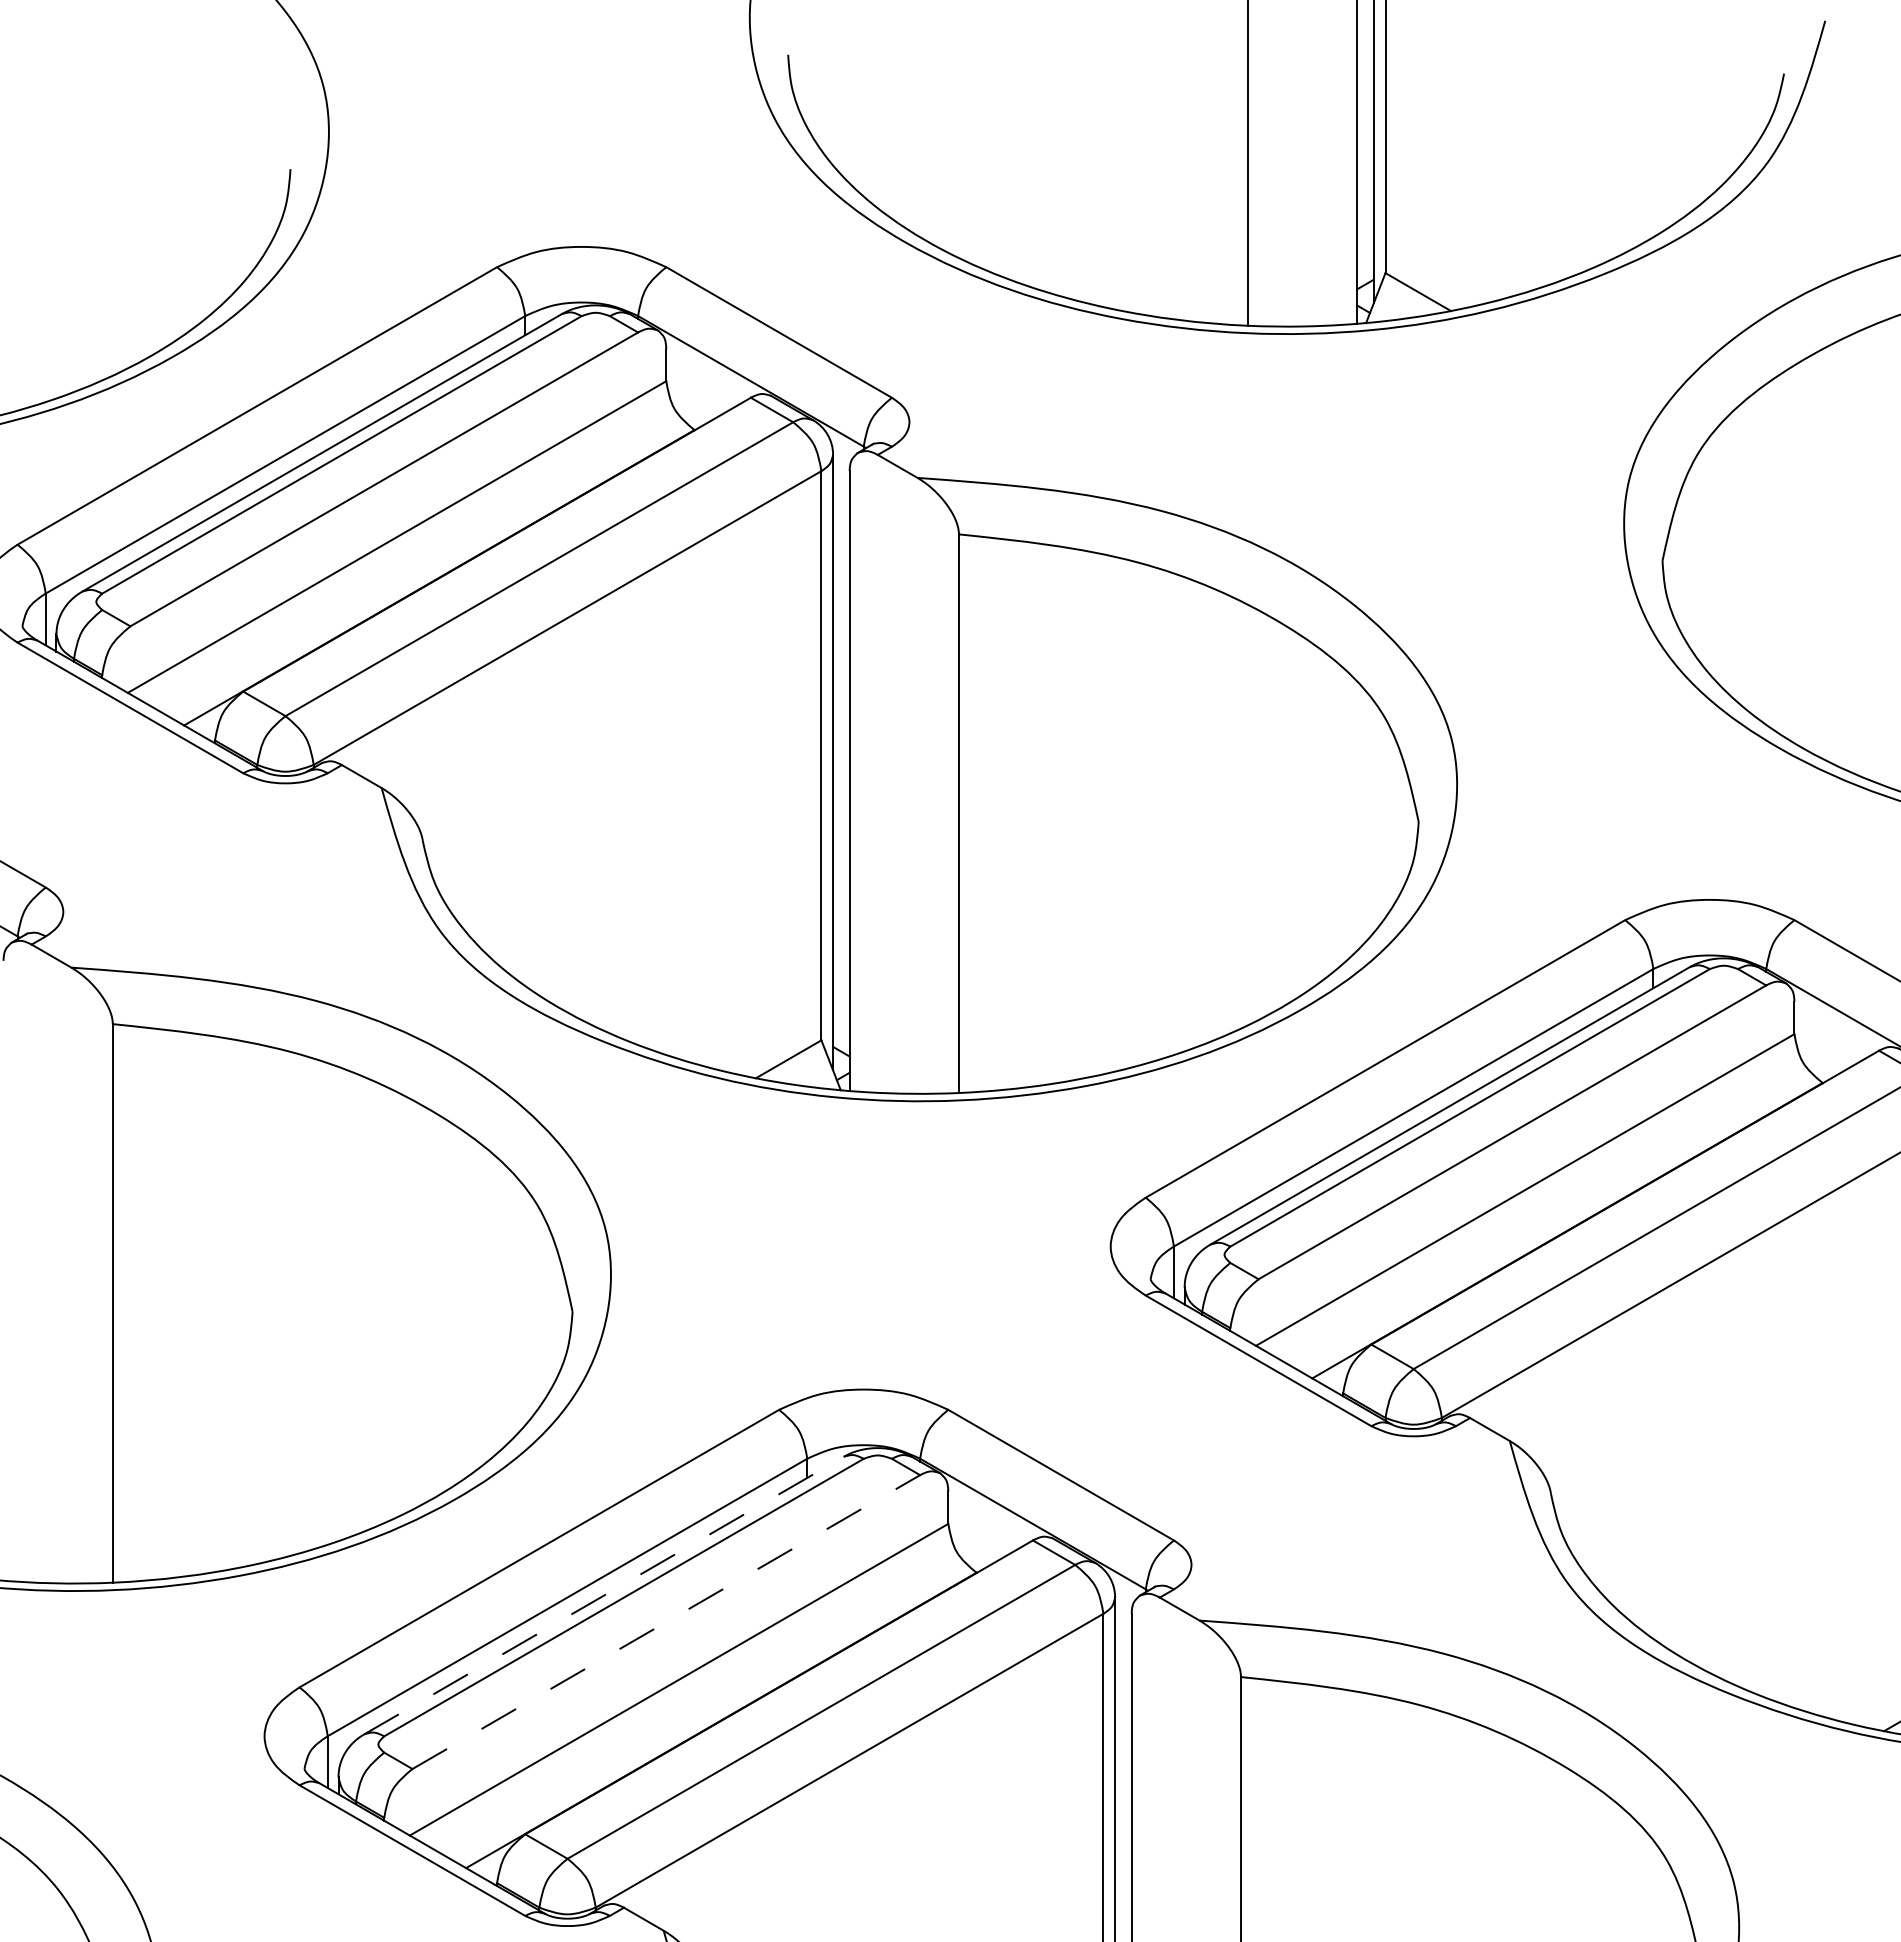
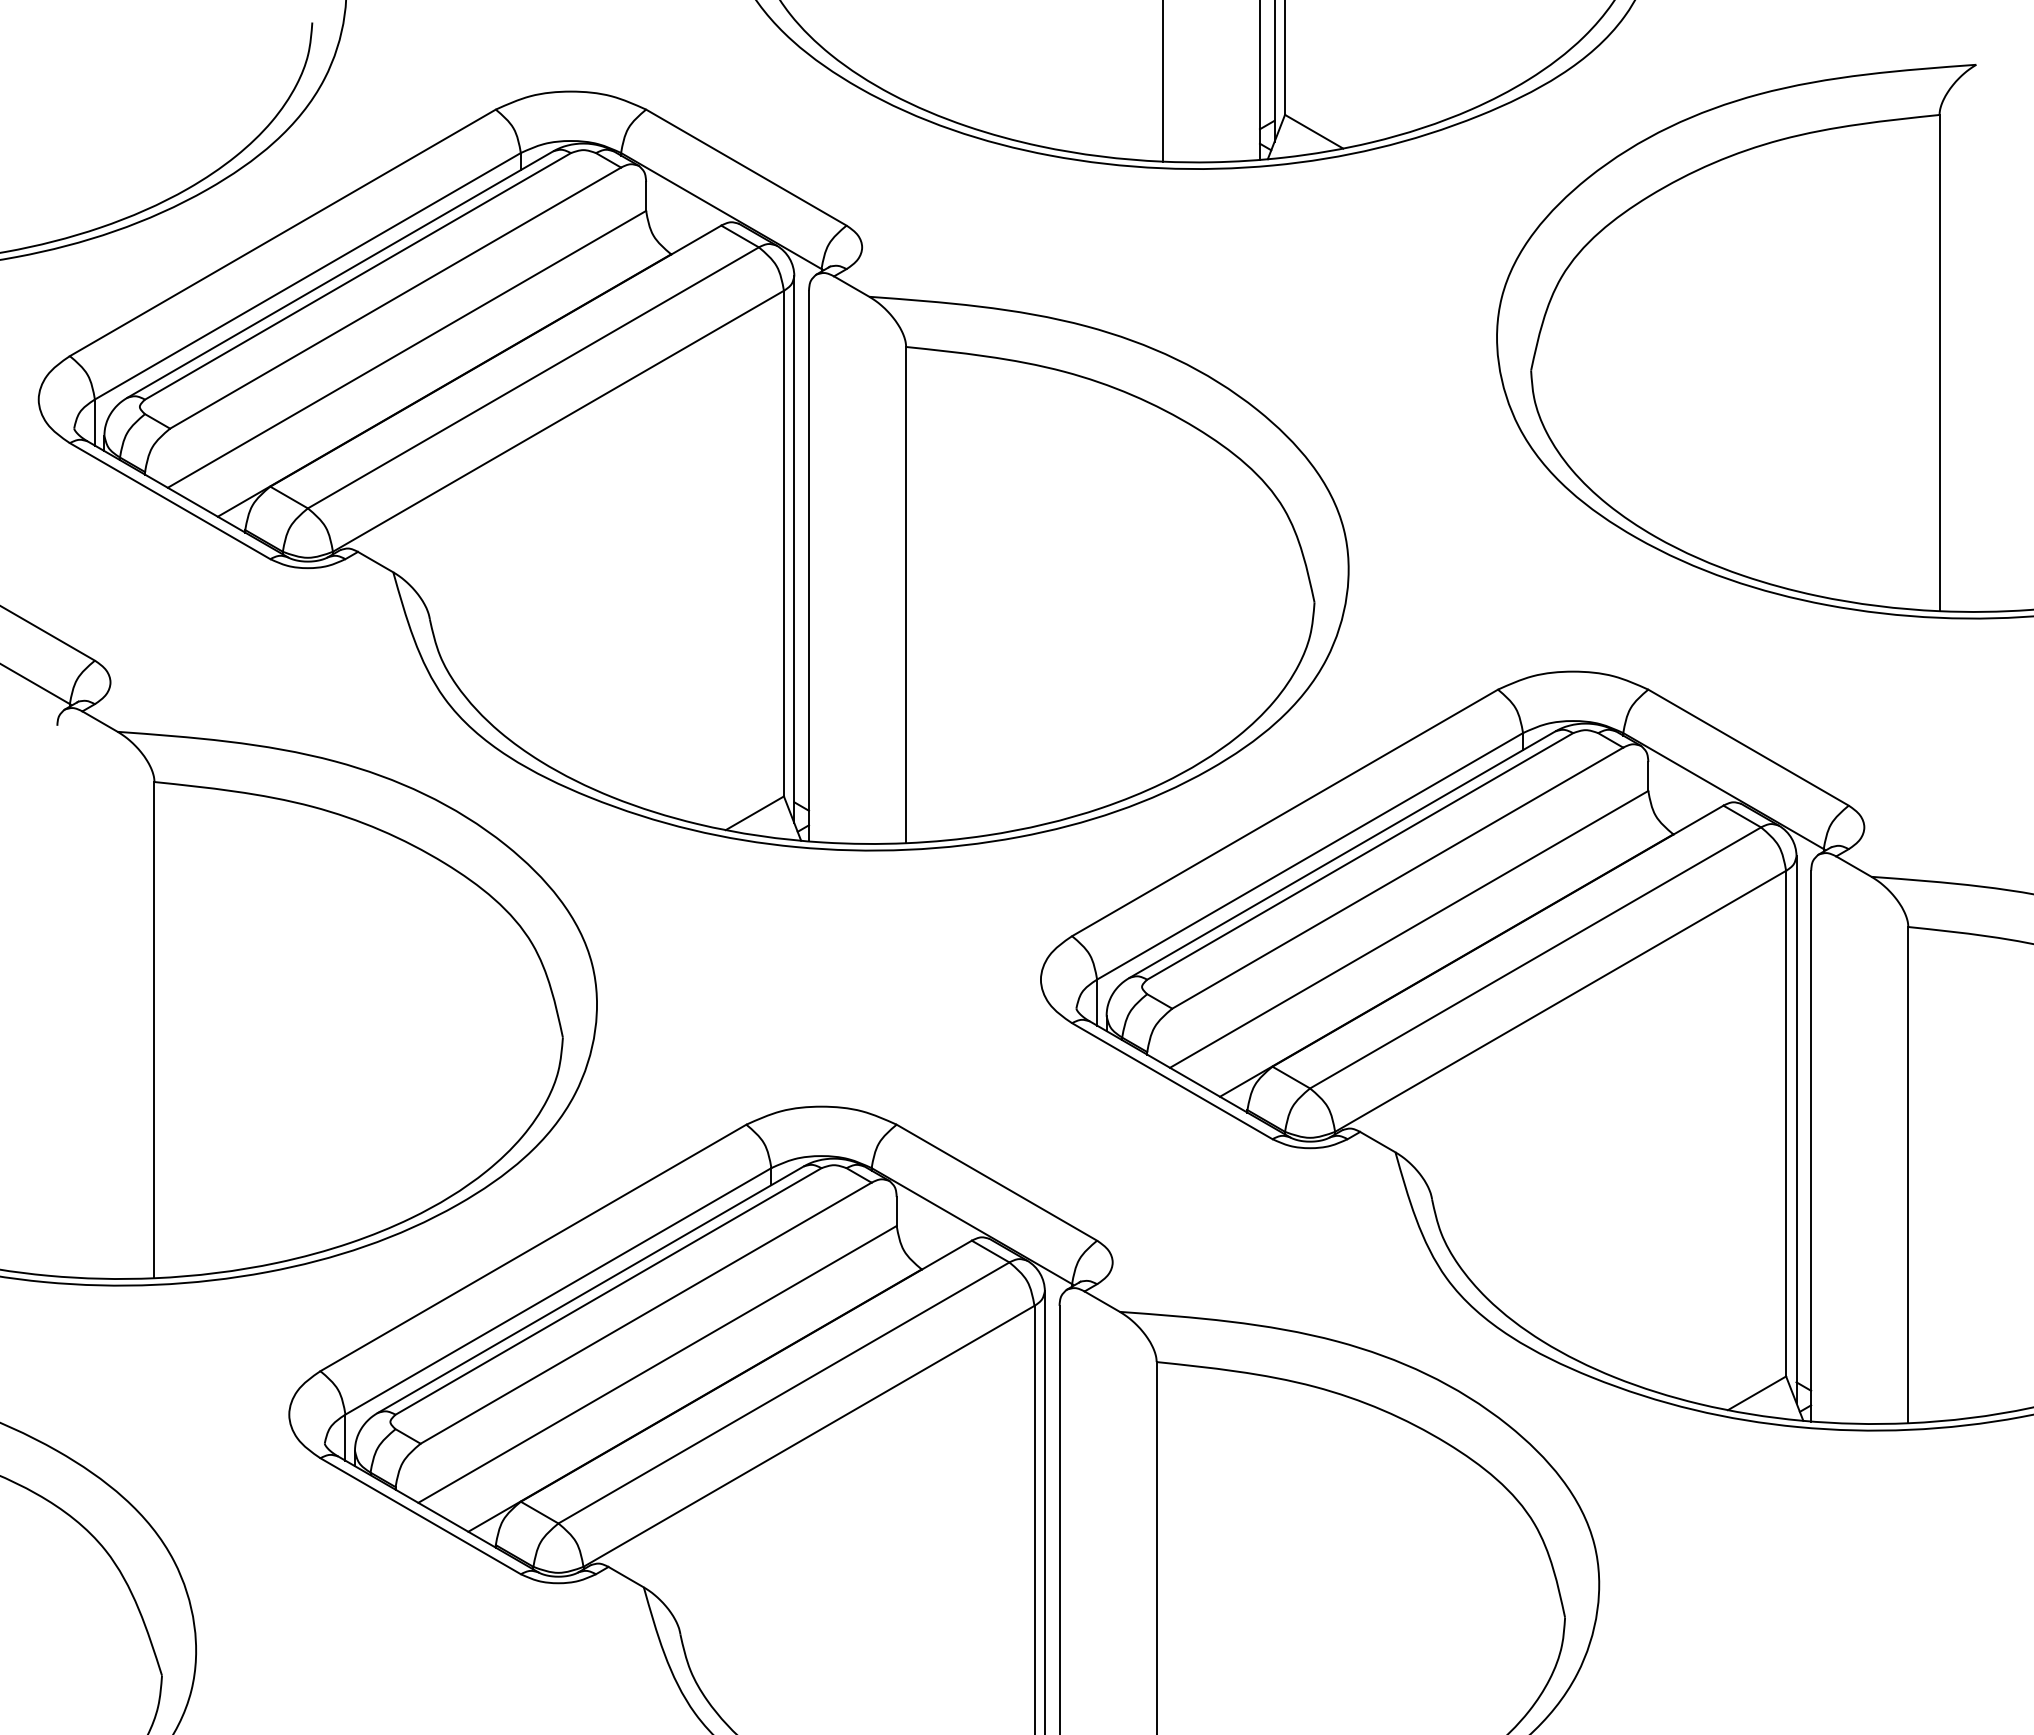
line: (604, 1595) -> (591, 1289), dashed -> solid
line: (666, 1622) -> (646, 1313), dashed -> solid

